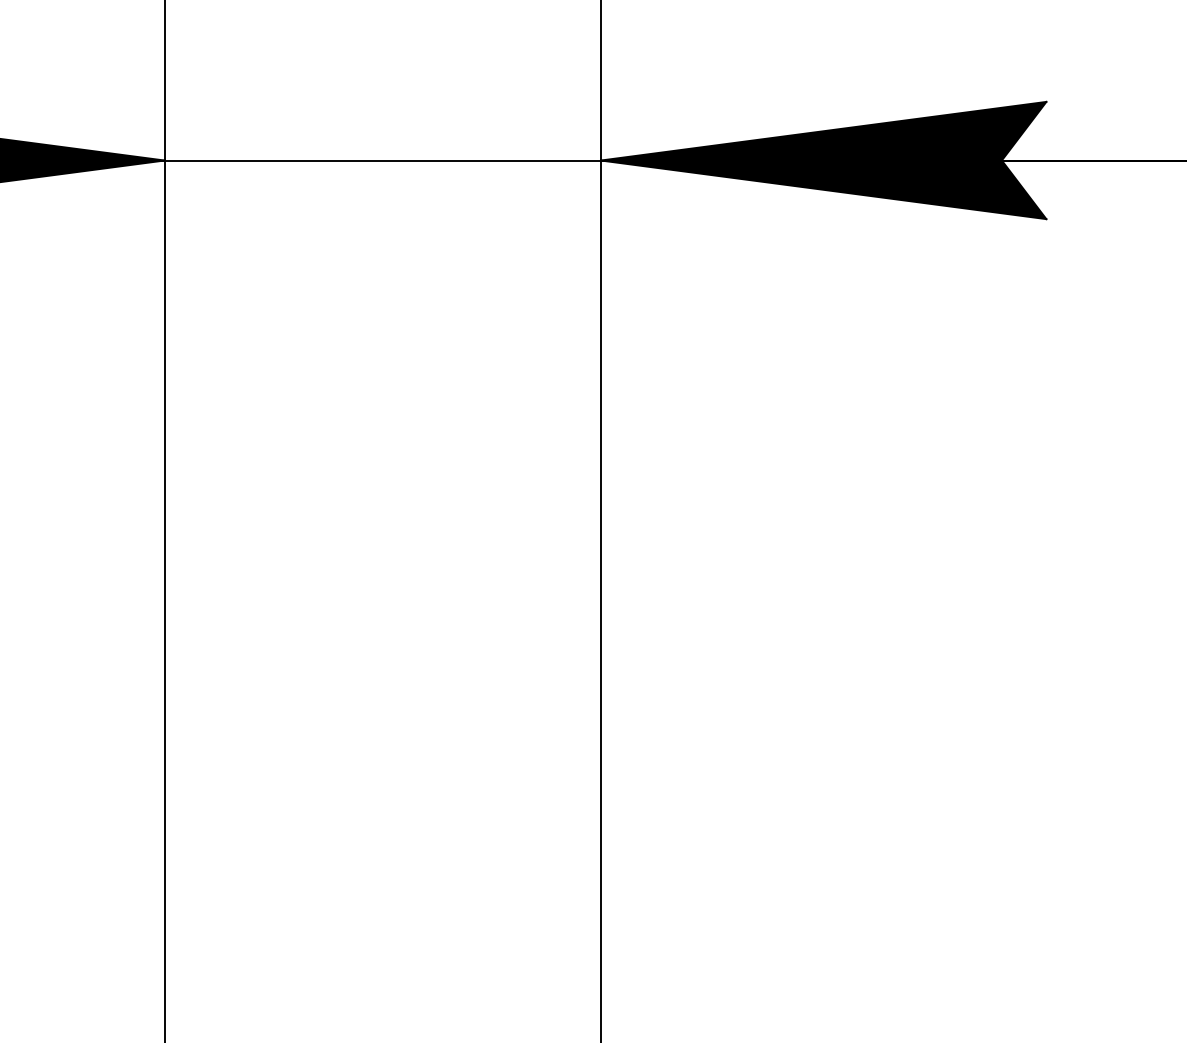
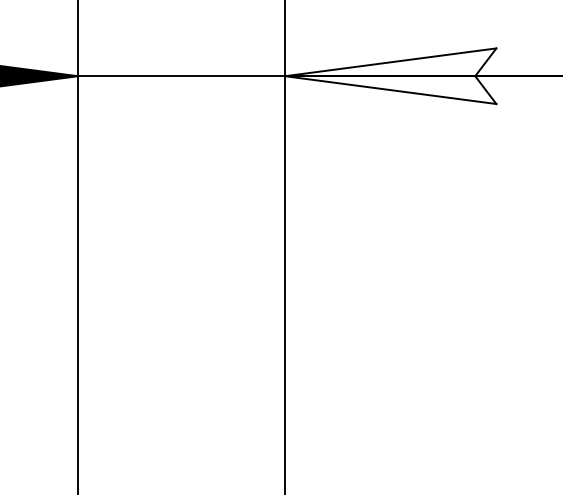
fill: (823, 161) -> (390, 76), removed

